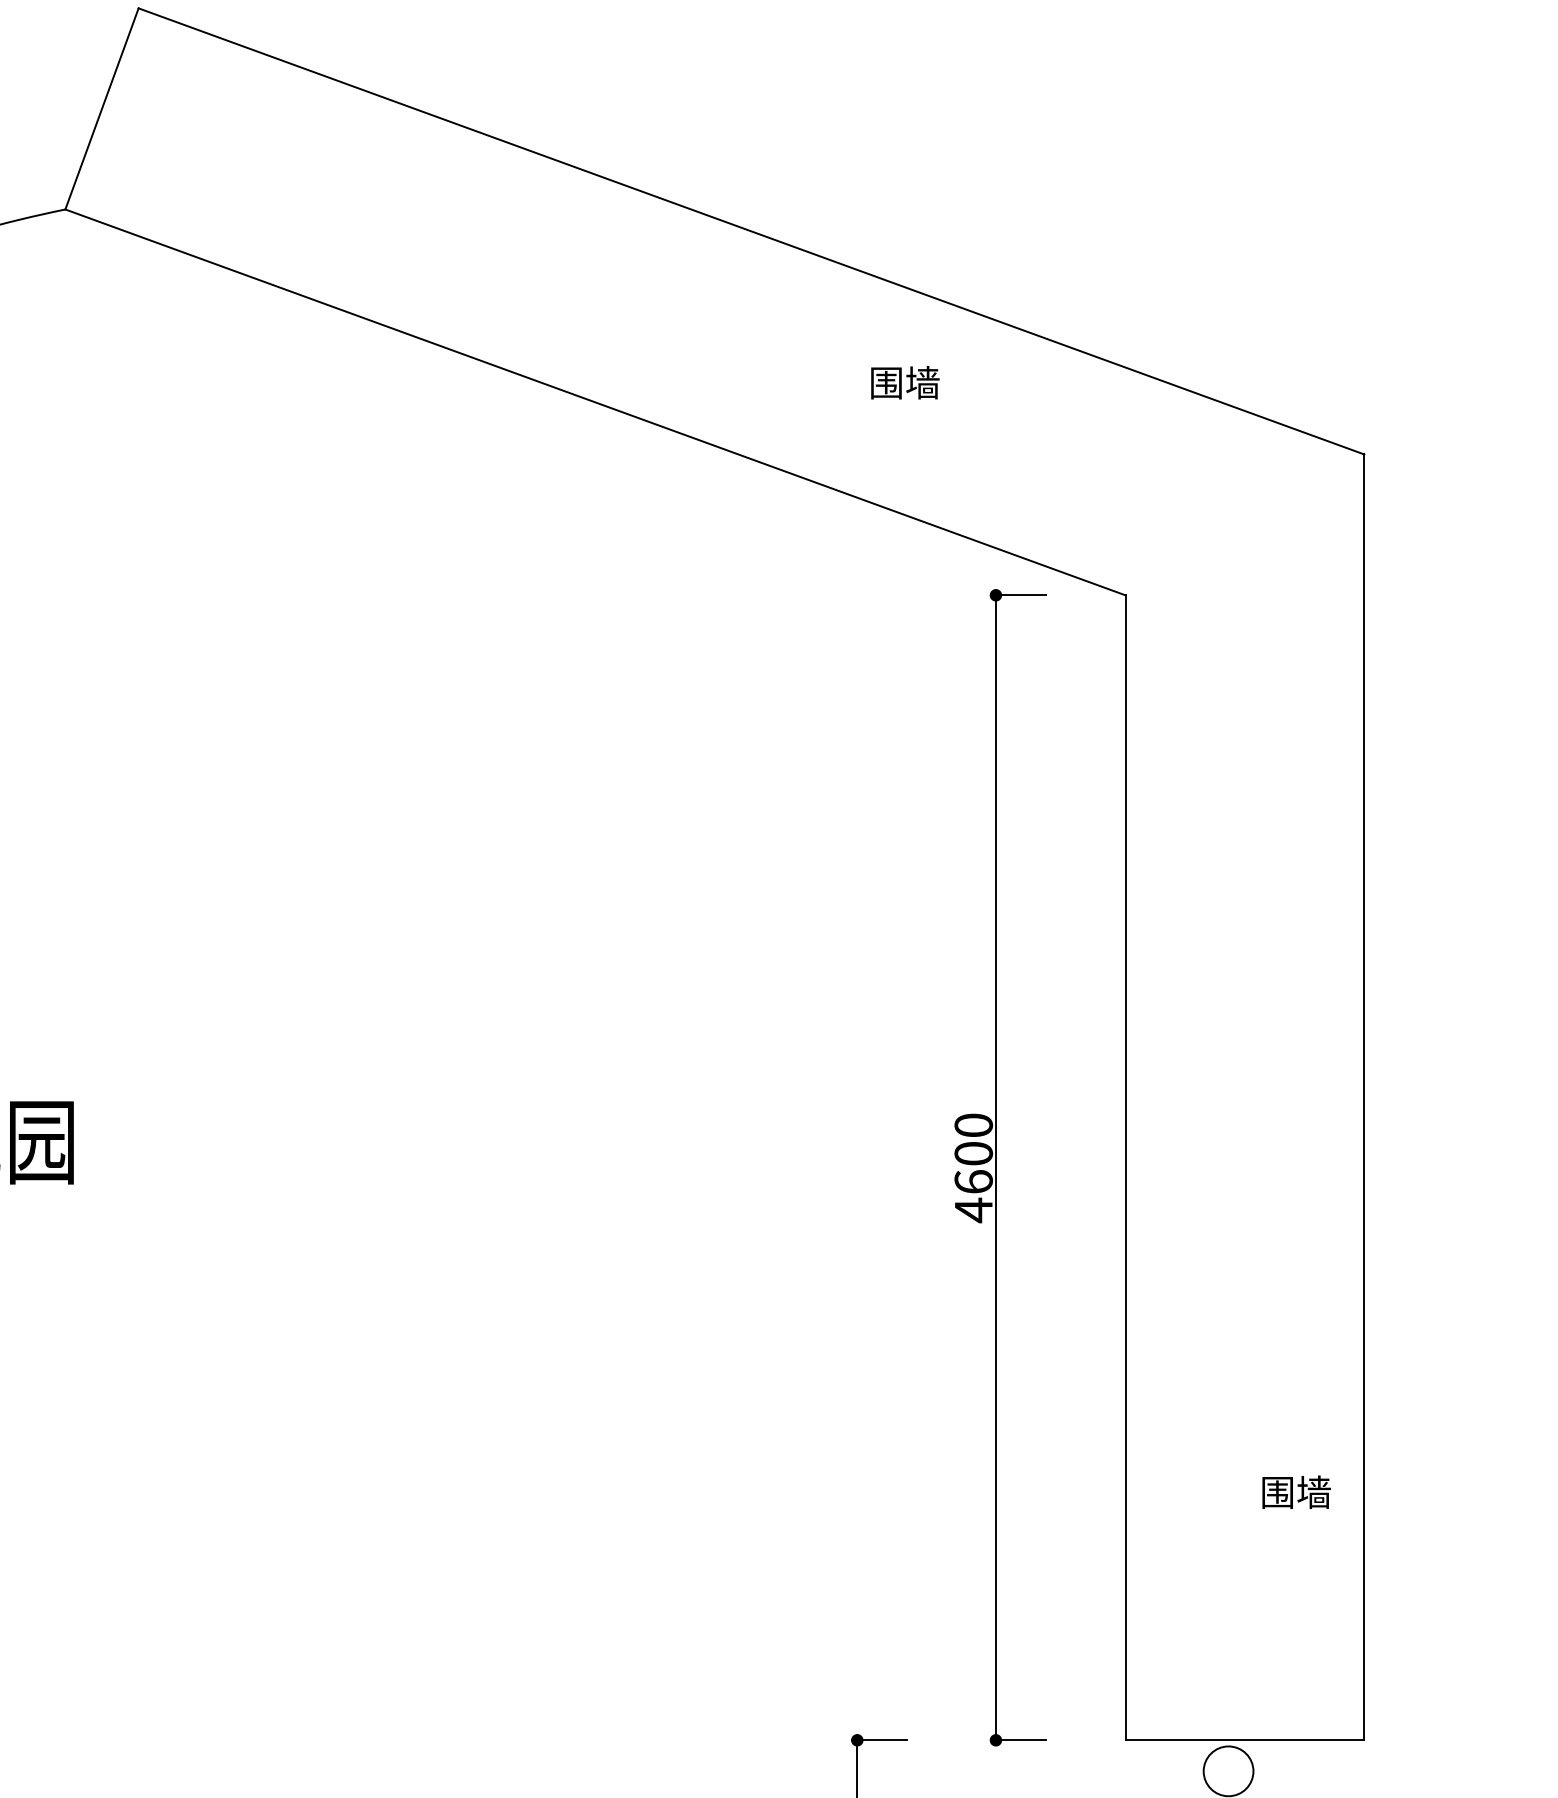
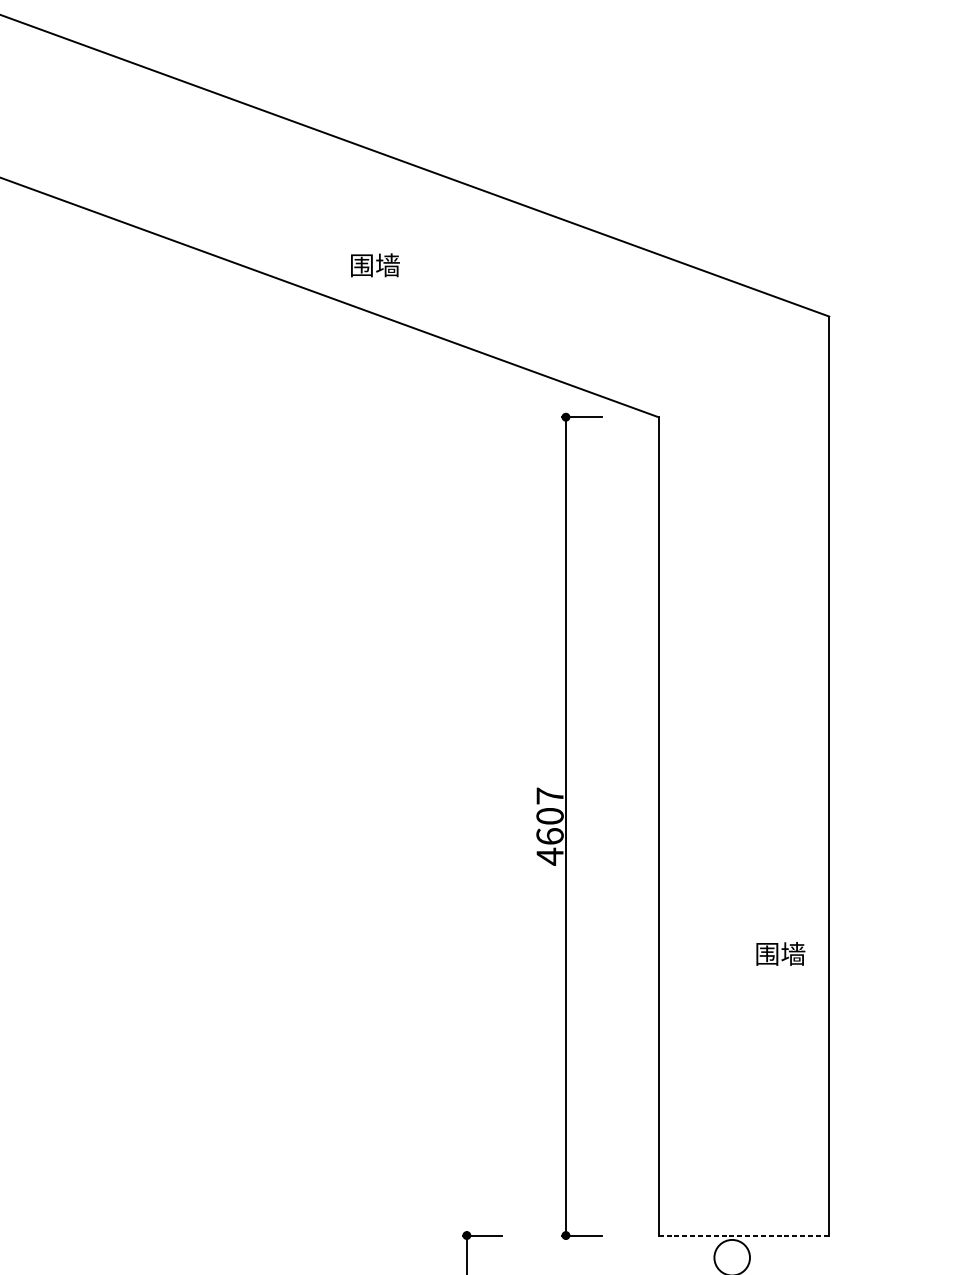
text: (905, 382) -> (375, 265), moved
text: (973, 1124) -> (549, 795), 4600 -> 4607
text: (1296, 1491) -> (780, 953), moved
line: (1245, 1740) -> (744, 1235), solid -> dashed

